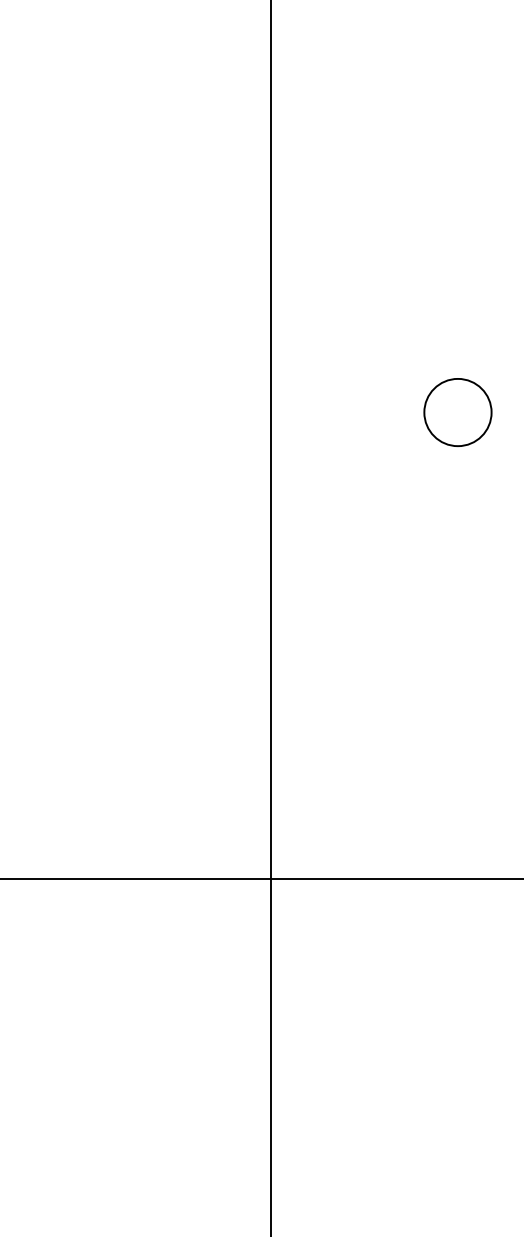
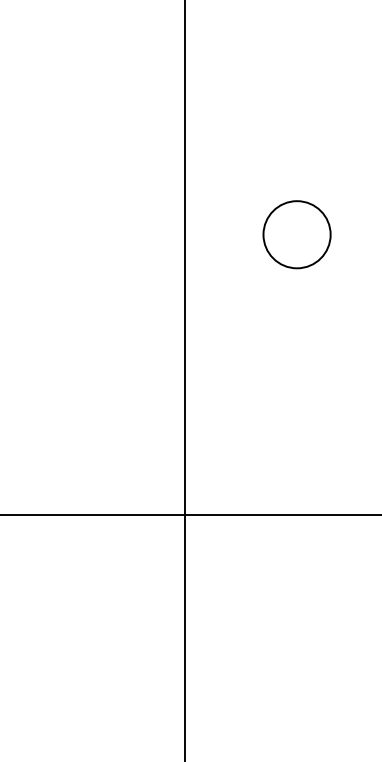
circle: (457, 412) -> (296, 234), size x1.67

